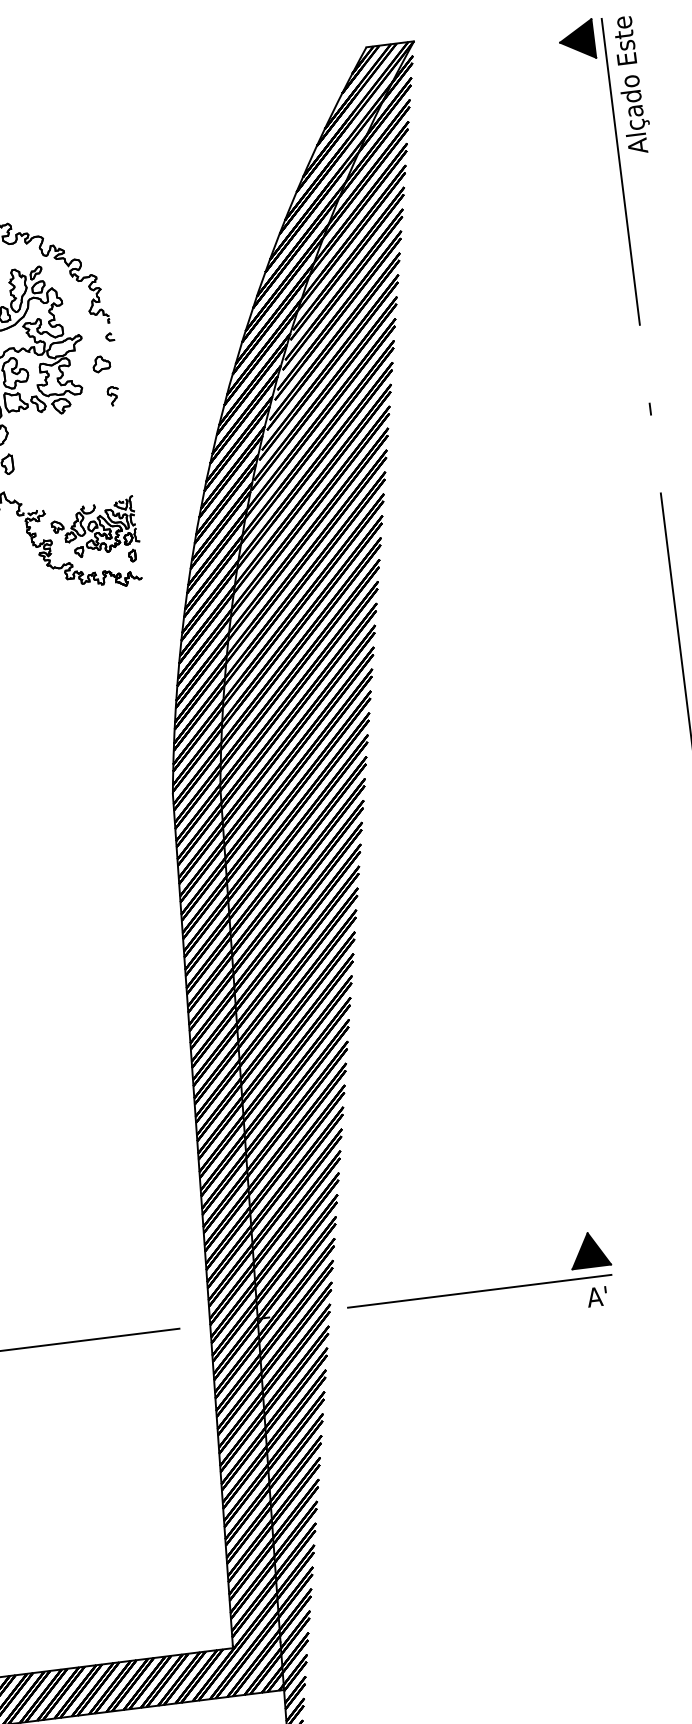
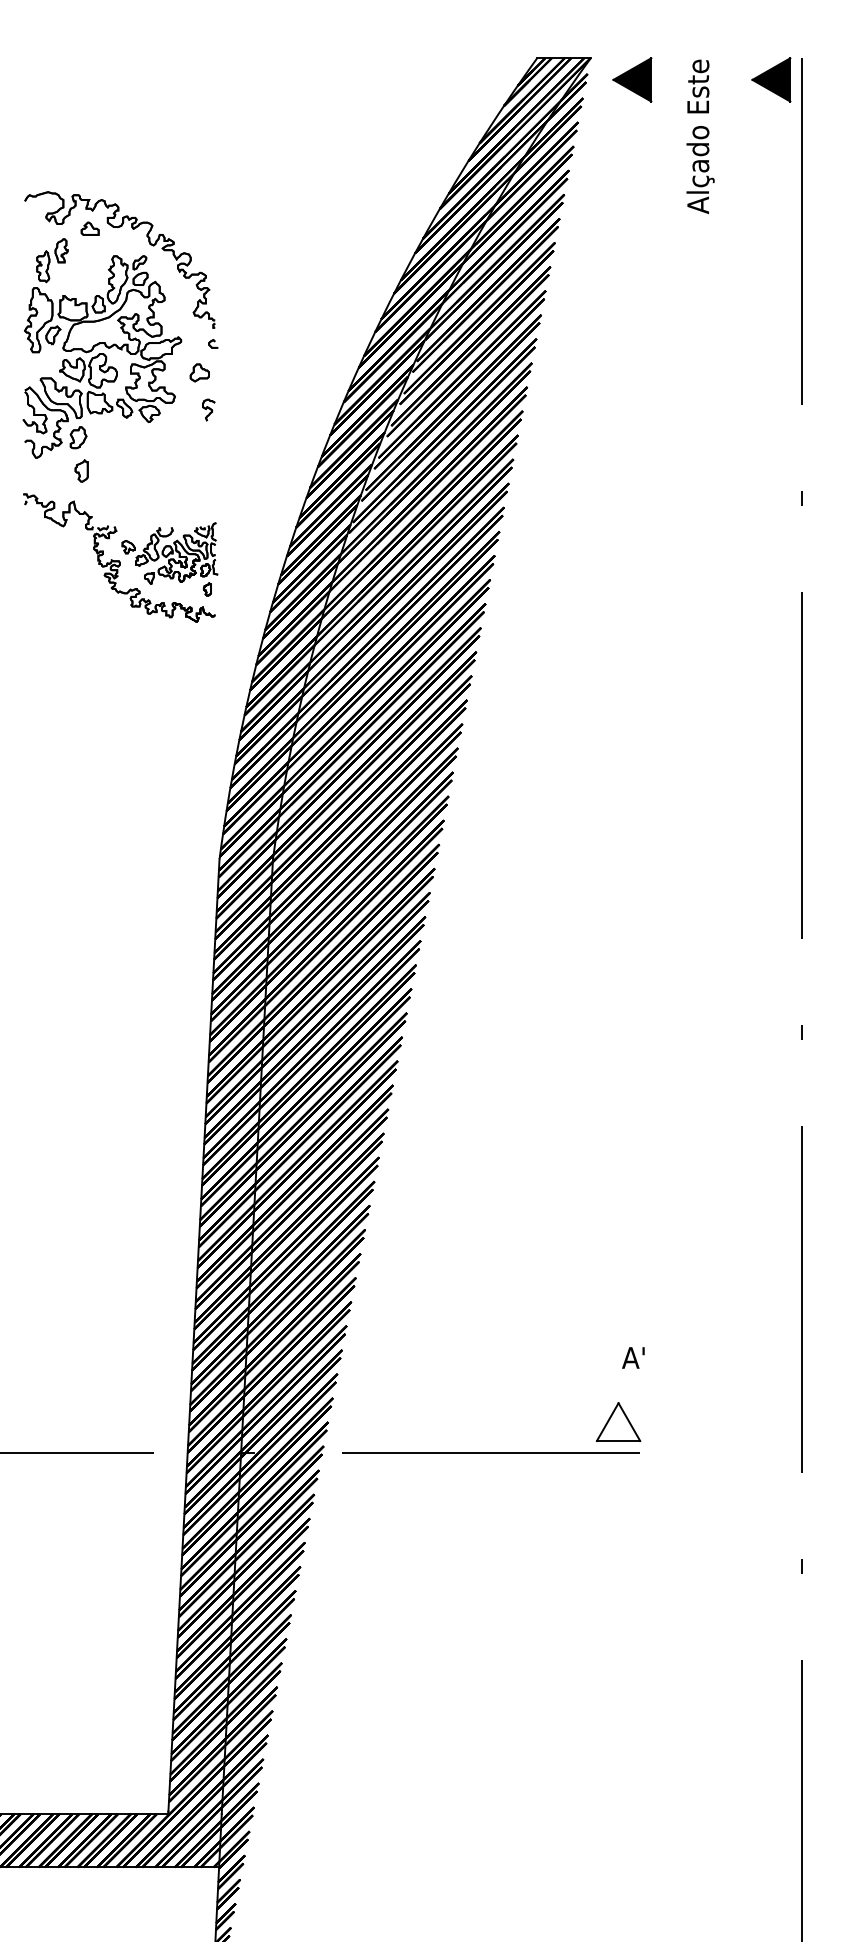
part: (453, 55) -> (632, 79), added
text: (632, 84) -> (700, 136), moved
fill: (589, 1250) -> (618, 1422), removed
text: (597, 1296) -> (633, 1357), moved

